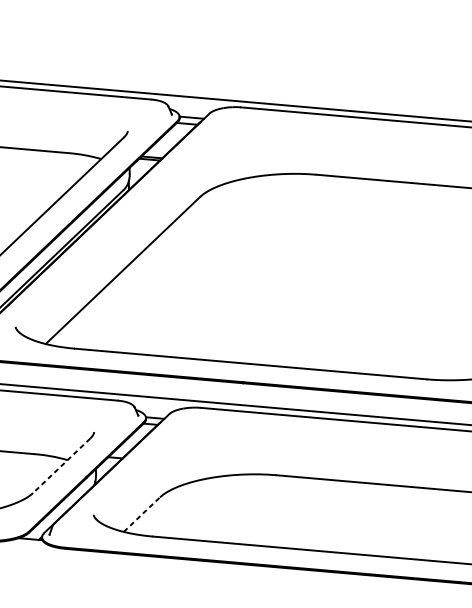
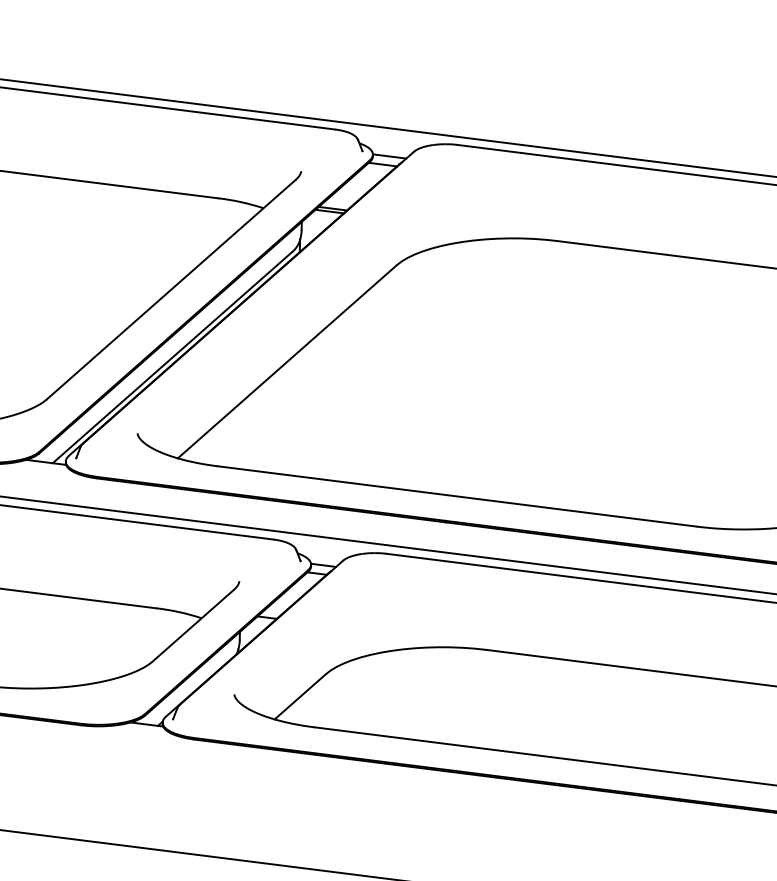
line: (61, 465) -> (193, 625), dashed -> solid
line: (141, 514) -> (300, 696), dashed -> solid

